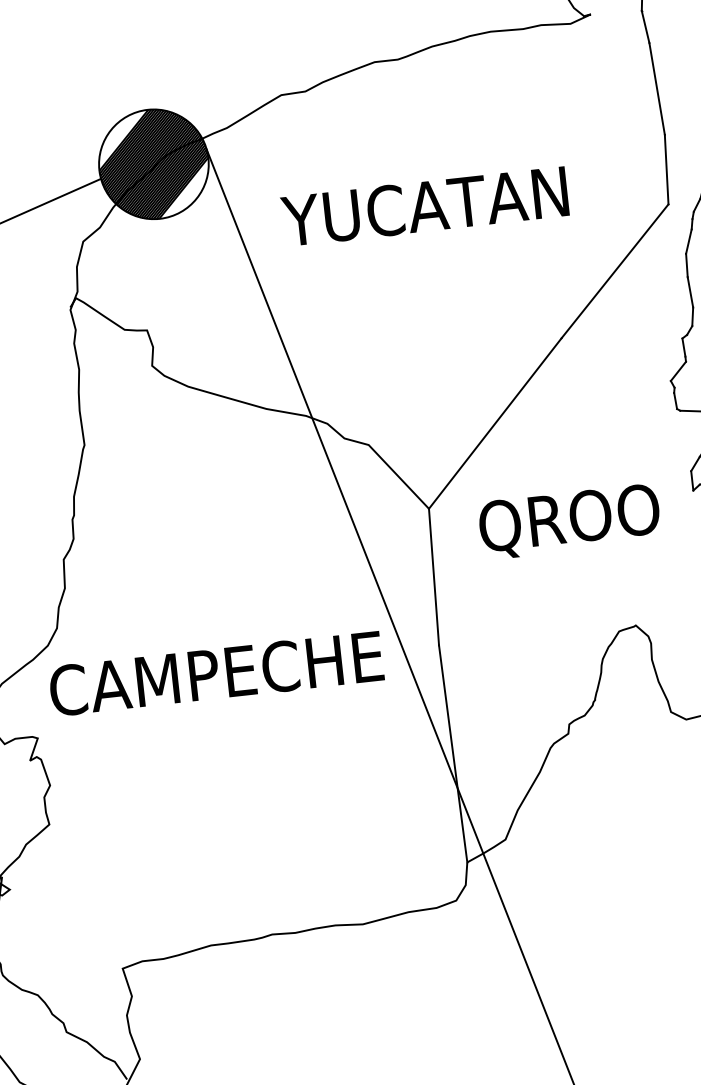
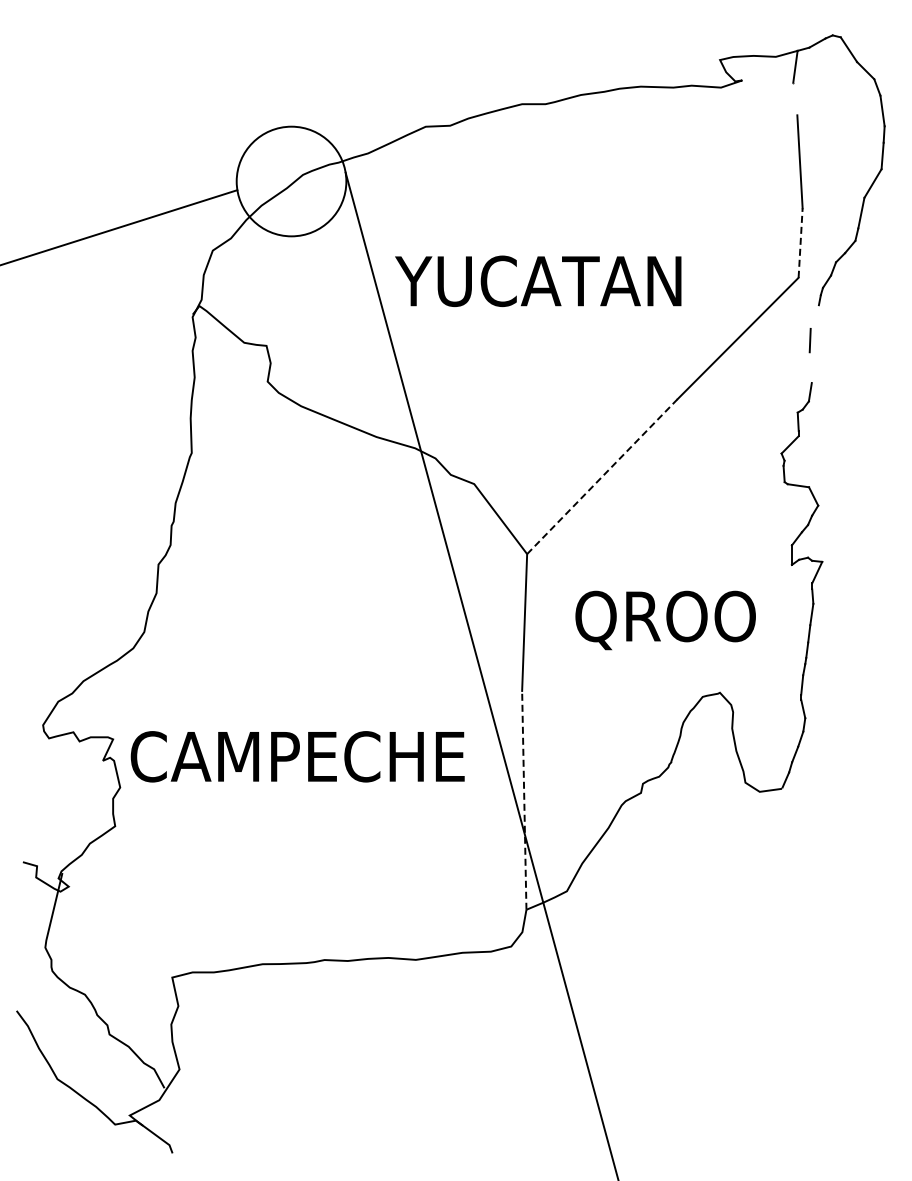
line: (645, 26) -> (795, 98), removed
hatch: (153, 164) -> (291, 181), removed
line: (666, 170) -> (800, 243), solid -> dashed
text: (425, 205) -> (538, 280), moved
line: (688, 241) -> (814, 316), removed
line: (690, 292) -> (810, 367), removed
line: (495, 423) -> (602, 476), solid -> dashed
text: (569, 521) -> (665, 620), moved
text: (216, 673) -> (297, 756), moved
line: (453, 753) -> (524, 799), solid -> dashed

